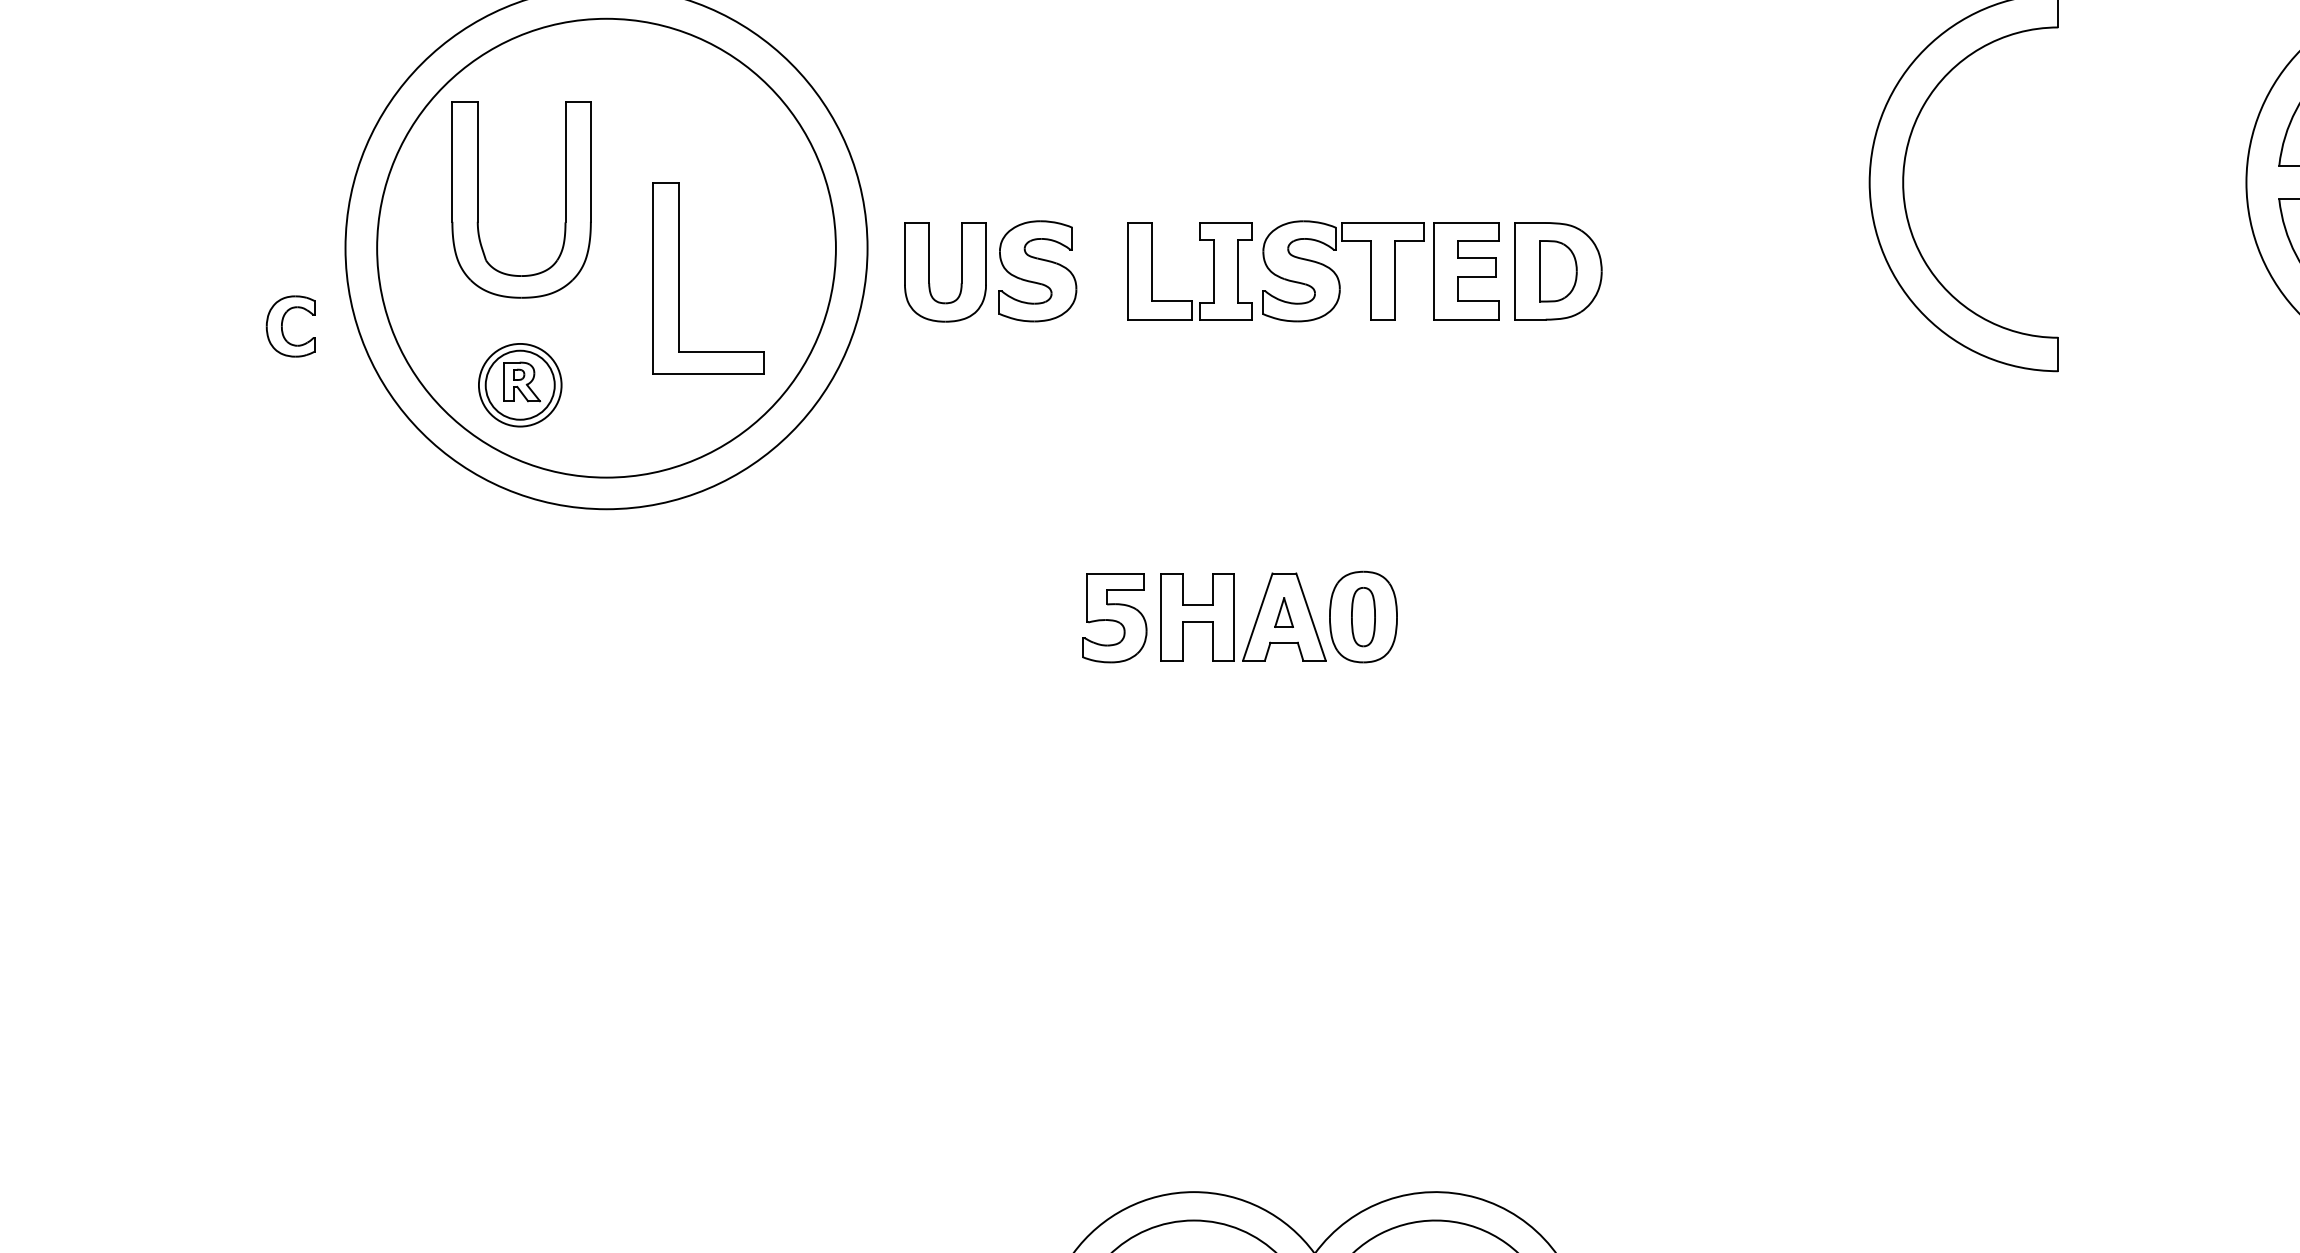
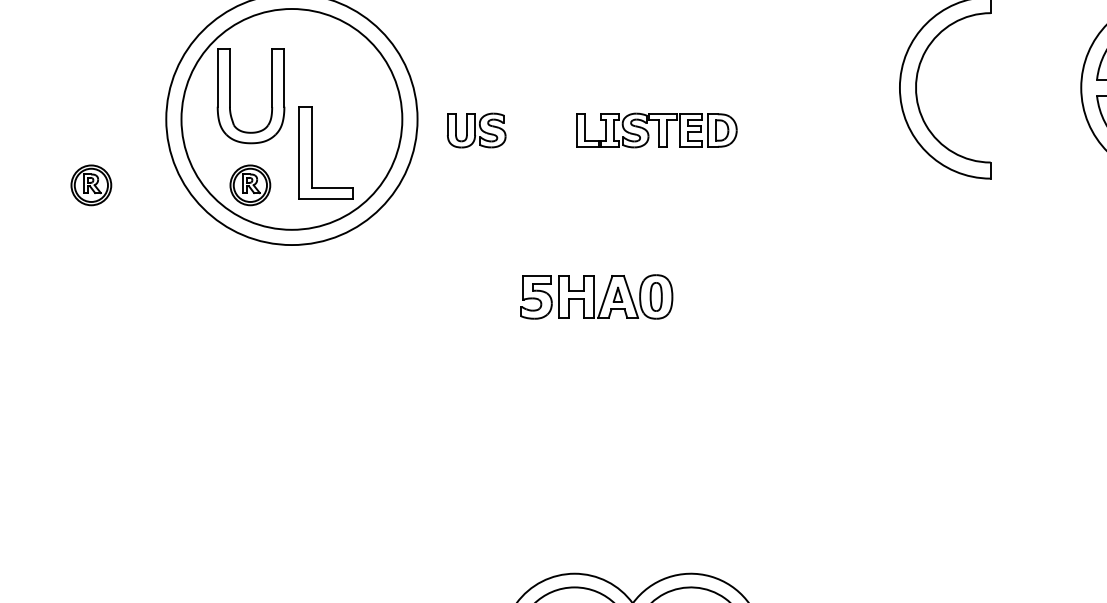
part: (990, 271) -> (476, 130), size x0.7
part: (1363, 271) -> (656, 130), size x0.7
part: (680, 277) -> (312, 152), moved
part: (289, 325) -> (139, 156), removed
part: (190, 385) -> (91, 185), added

